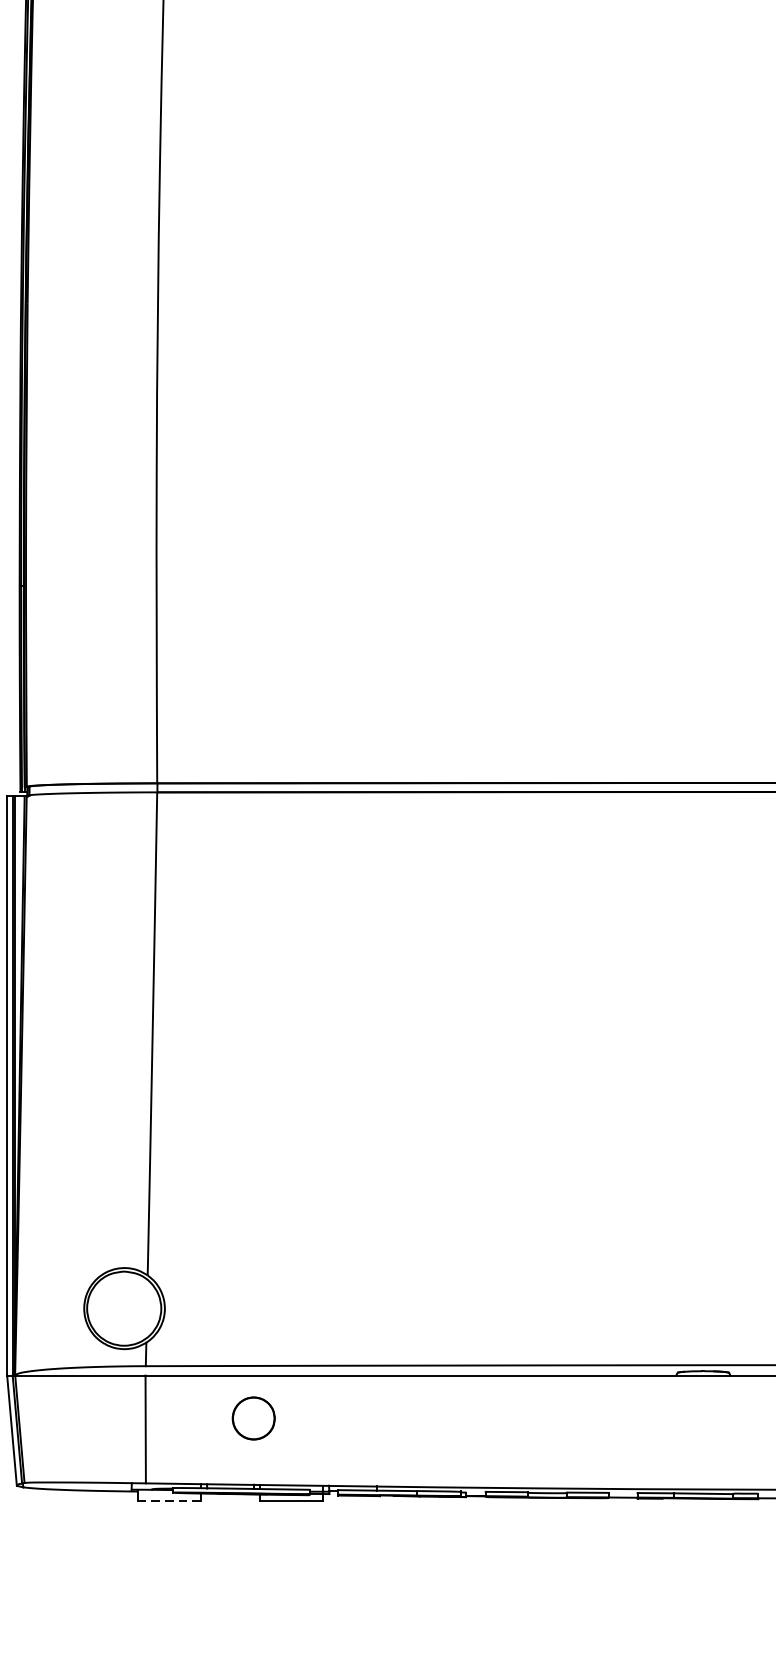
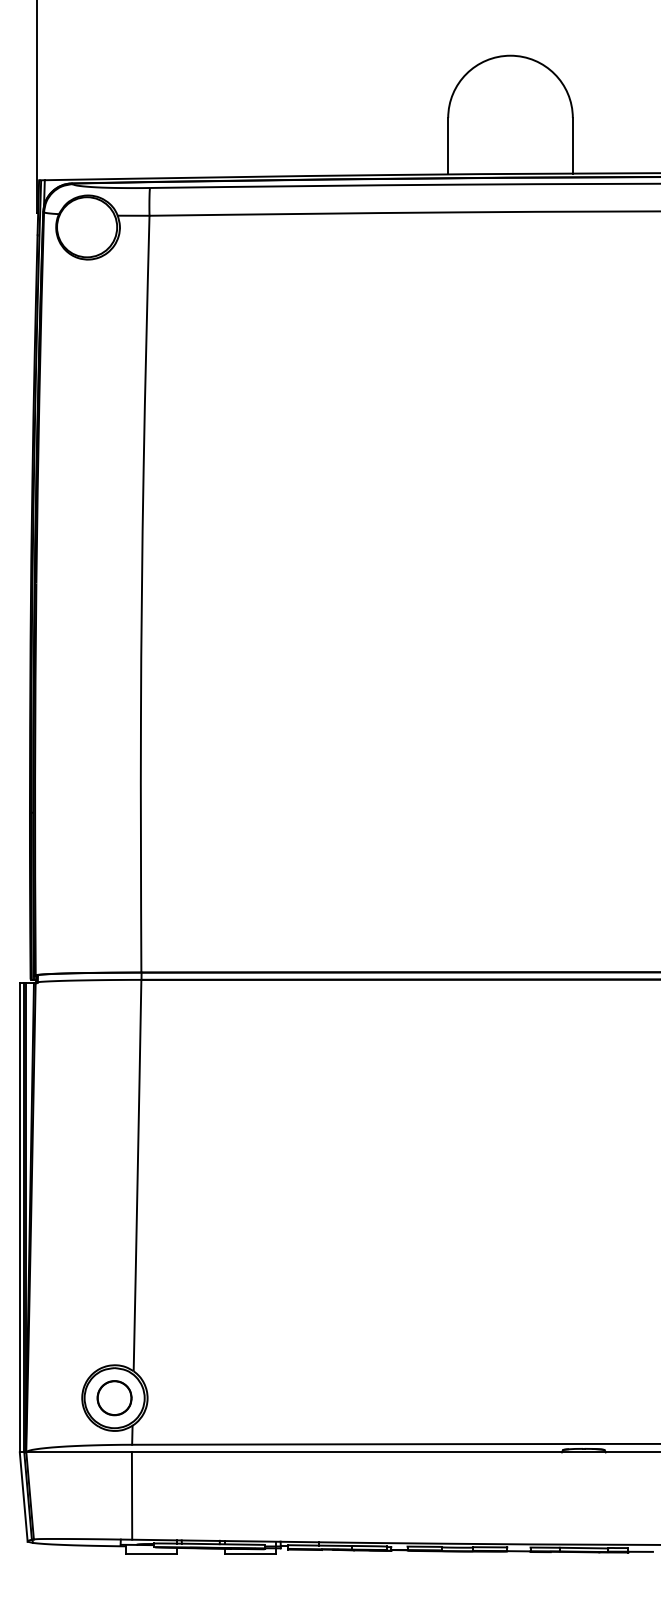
part: (253, 1418) -> (114, 1398), moved
line: (169, 1500) -> (151, 1553), dashed -> solid

